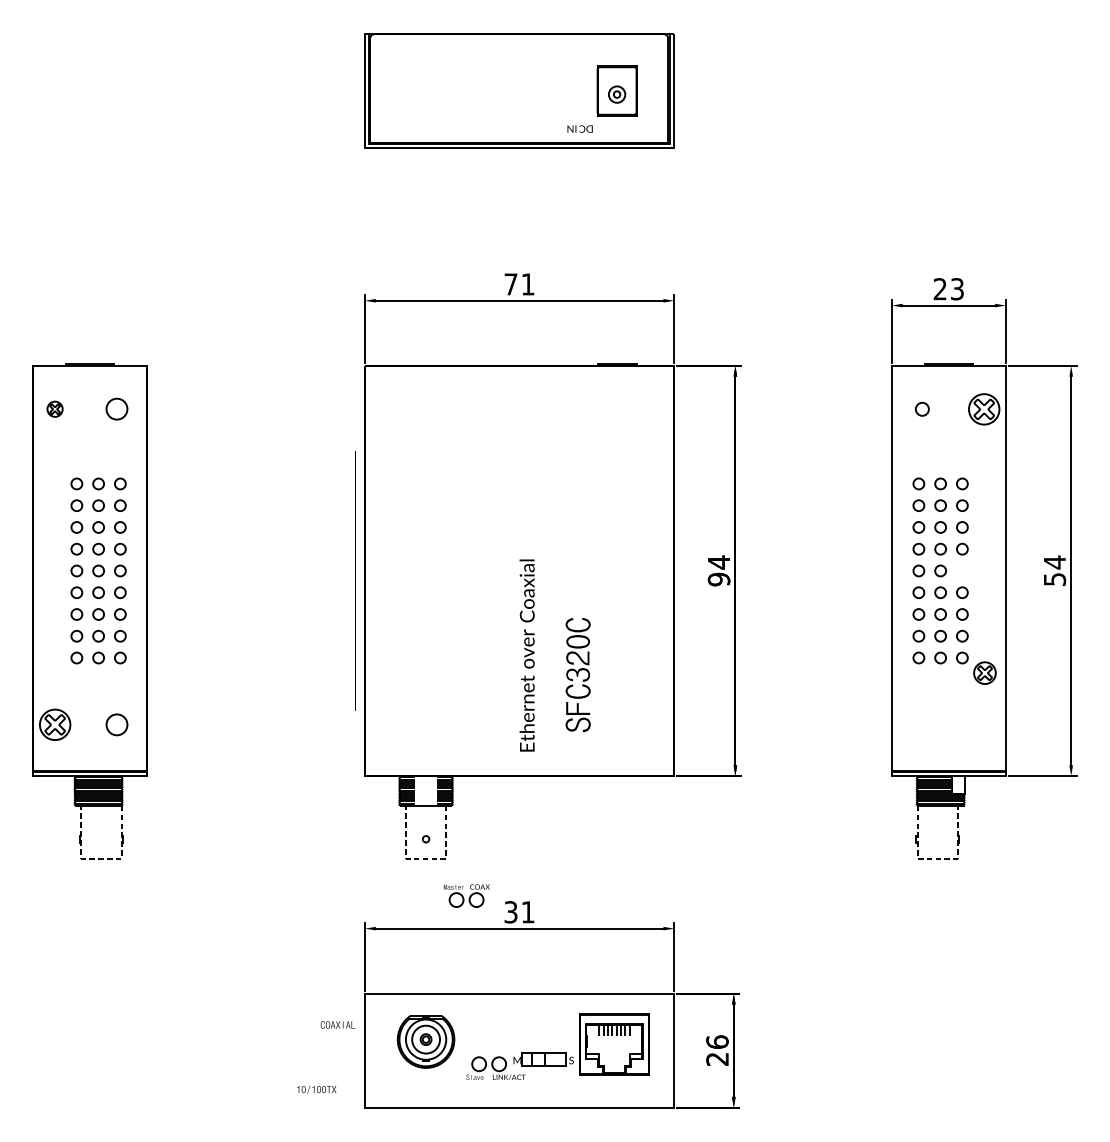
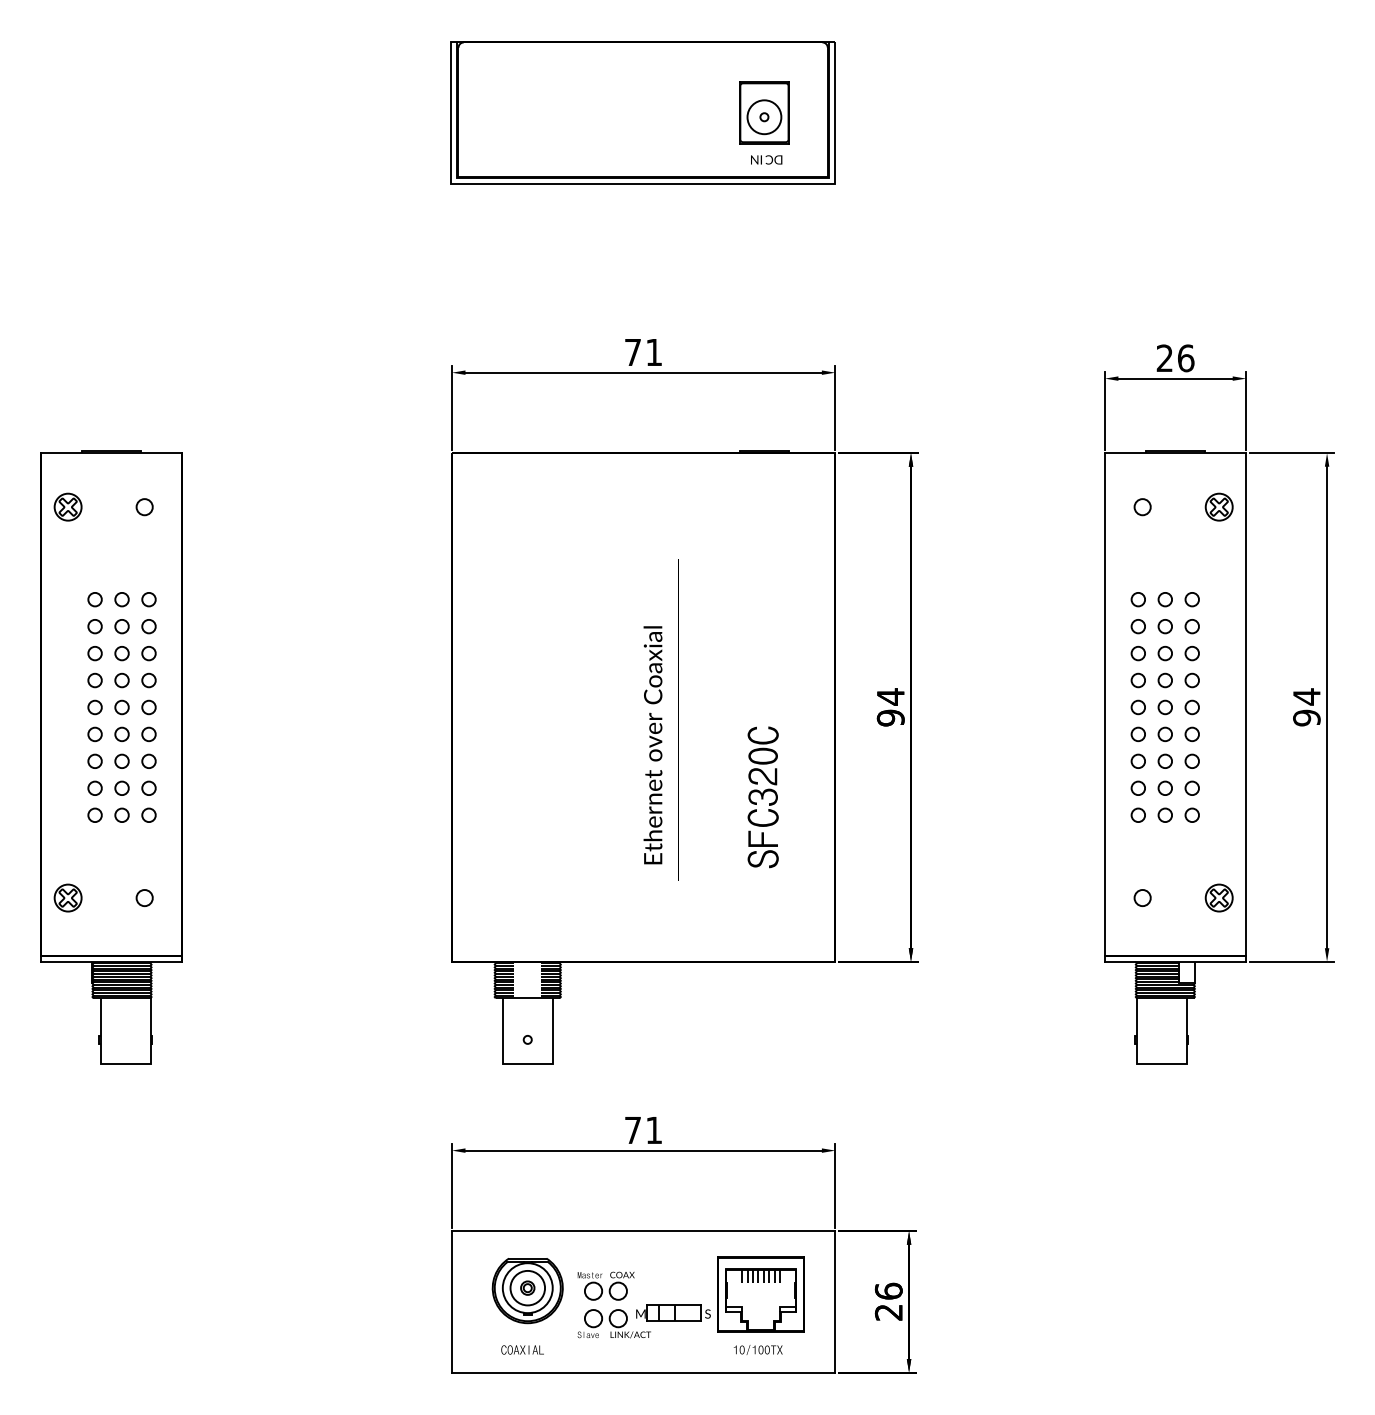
circle: (617, 94) -> (764, 117), size x1.67
text: (580, 128) -> (766, 159), moved
text: (957, 289) -> (1186, 358), 23 -> 26
part: (54, 408) -> (67, 506), size x1.43
part: (983, 408) -> (1218, 506), size x0.71
circle: (116, 409) -> (144, 507), size x0.62
circle: (961, 571) -> (1191, 707), added
text: (1054, 579) -> (1306, 717), 54 -> 94
line: (355, 580) -> (678, 719), moved
text: (526, 655) -> (652, 745), moved
part: (984, 672) -> (1218, 897), moved
text: (577, 675) -> (762, 797), moved
part: (54, 724) -> (67, 897), size x0.71
circle: (116, 724) -> (144, 897), size x0.62
circle: (922, 724) -> (1142, 897), added
line: (101, 859) -> (125, 1064), dashed -> solid
line: (425, 859) -> (527, 1064), dashed -> solid
line: (937, 859) -> (1161, 1064), dashed -> solid
part: (466, 895) -> (605, 1285), moved
text: (510, 912) -> (632, 1130), 31 -> 71
text: (337, 1024) -> (522, 1349), moved
text: (316, 1089) -> (757, 1349), moved

